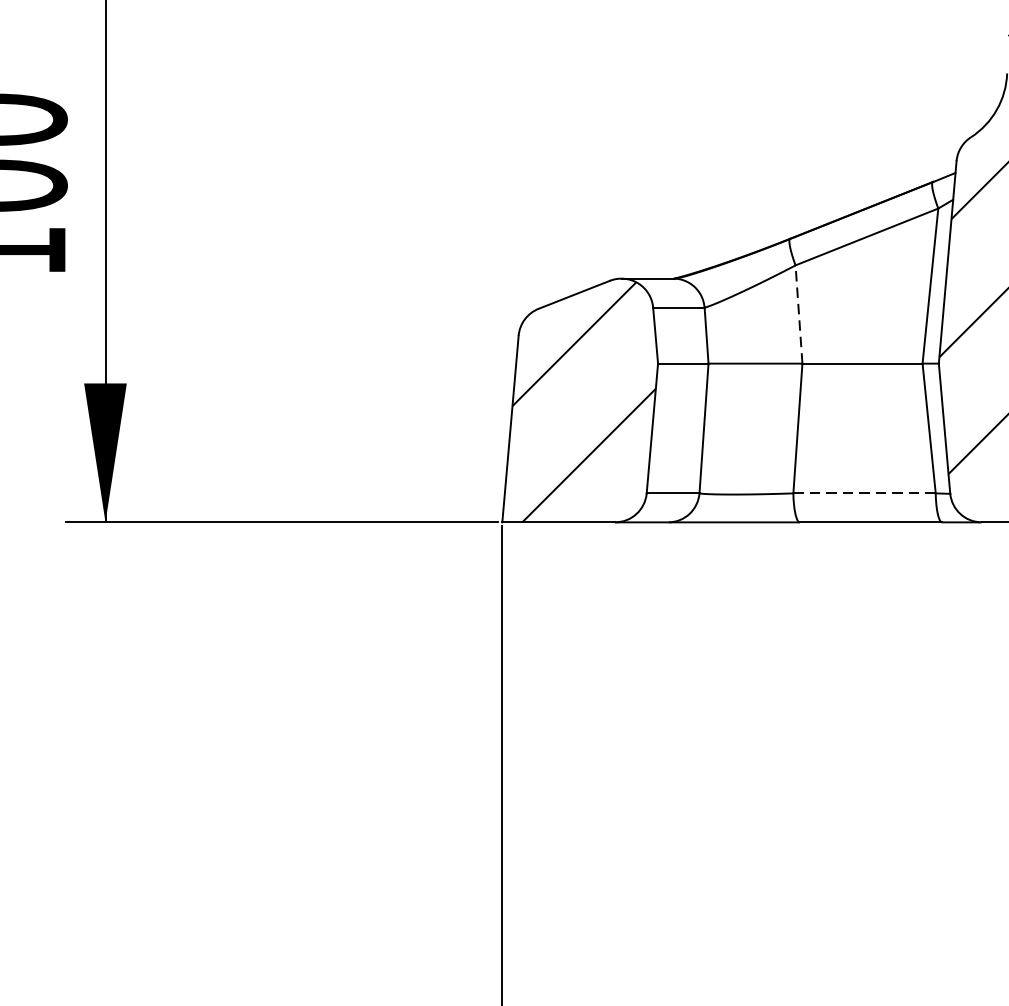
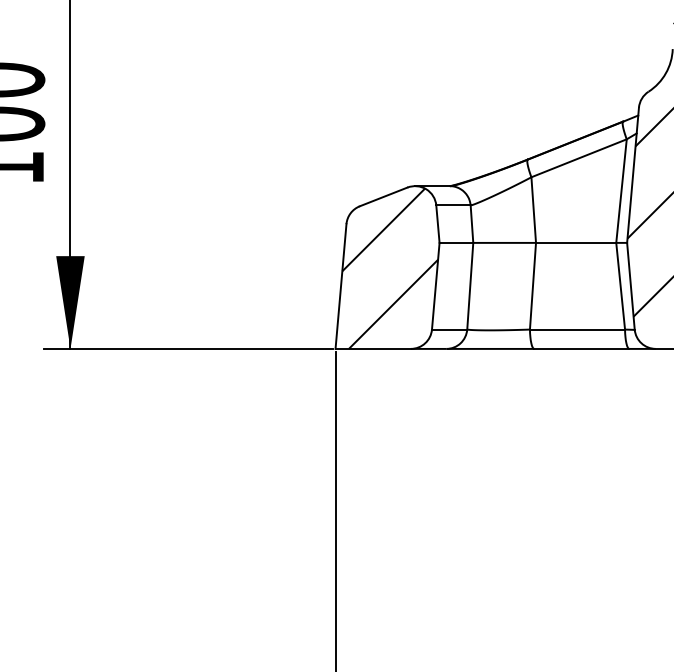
line: (798, 315) -> (533, 210), dashed -> solid
line: (864, 493) -> (577, 329), dashed -> solid

